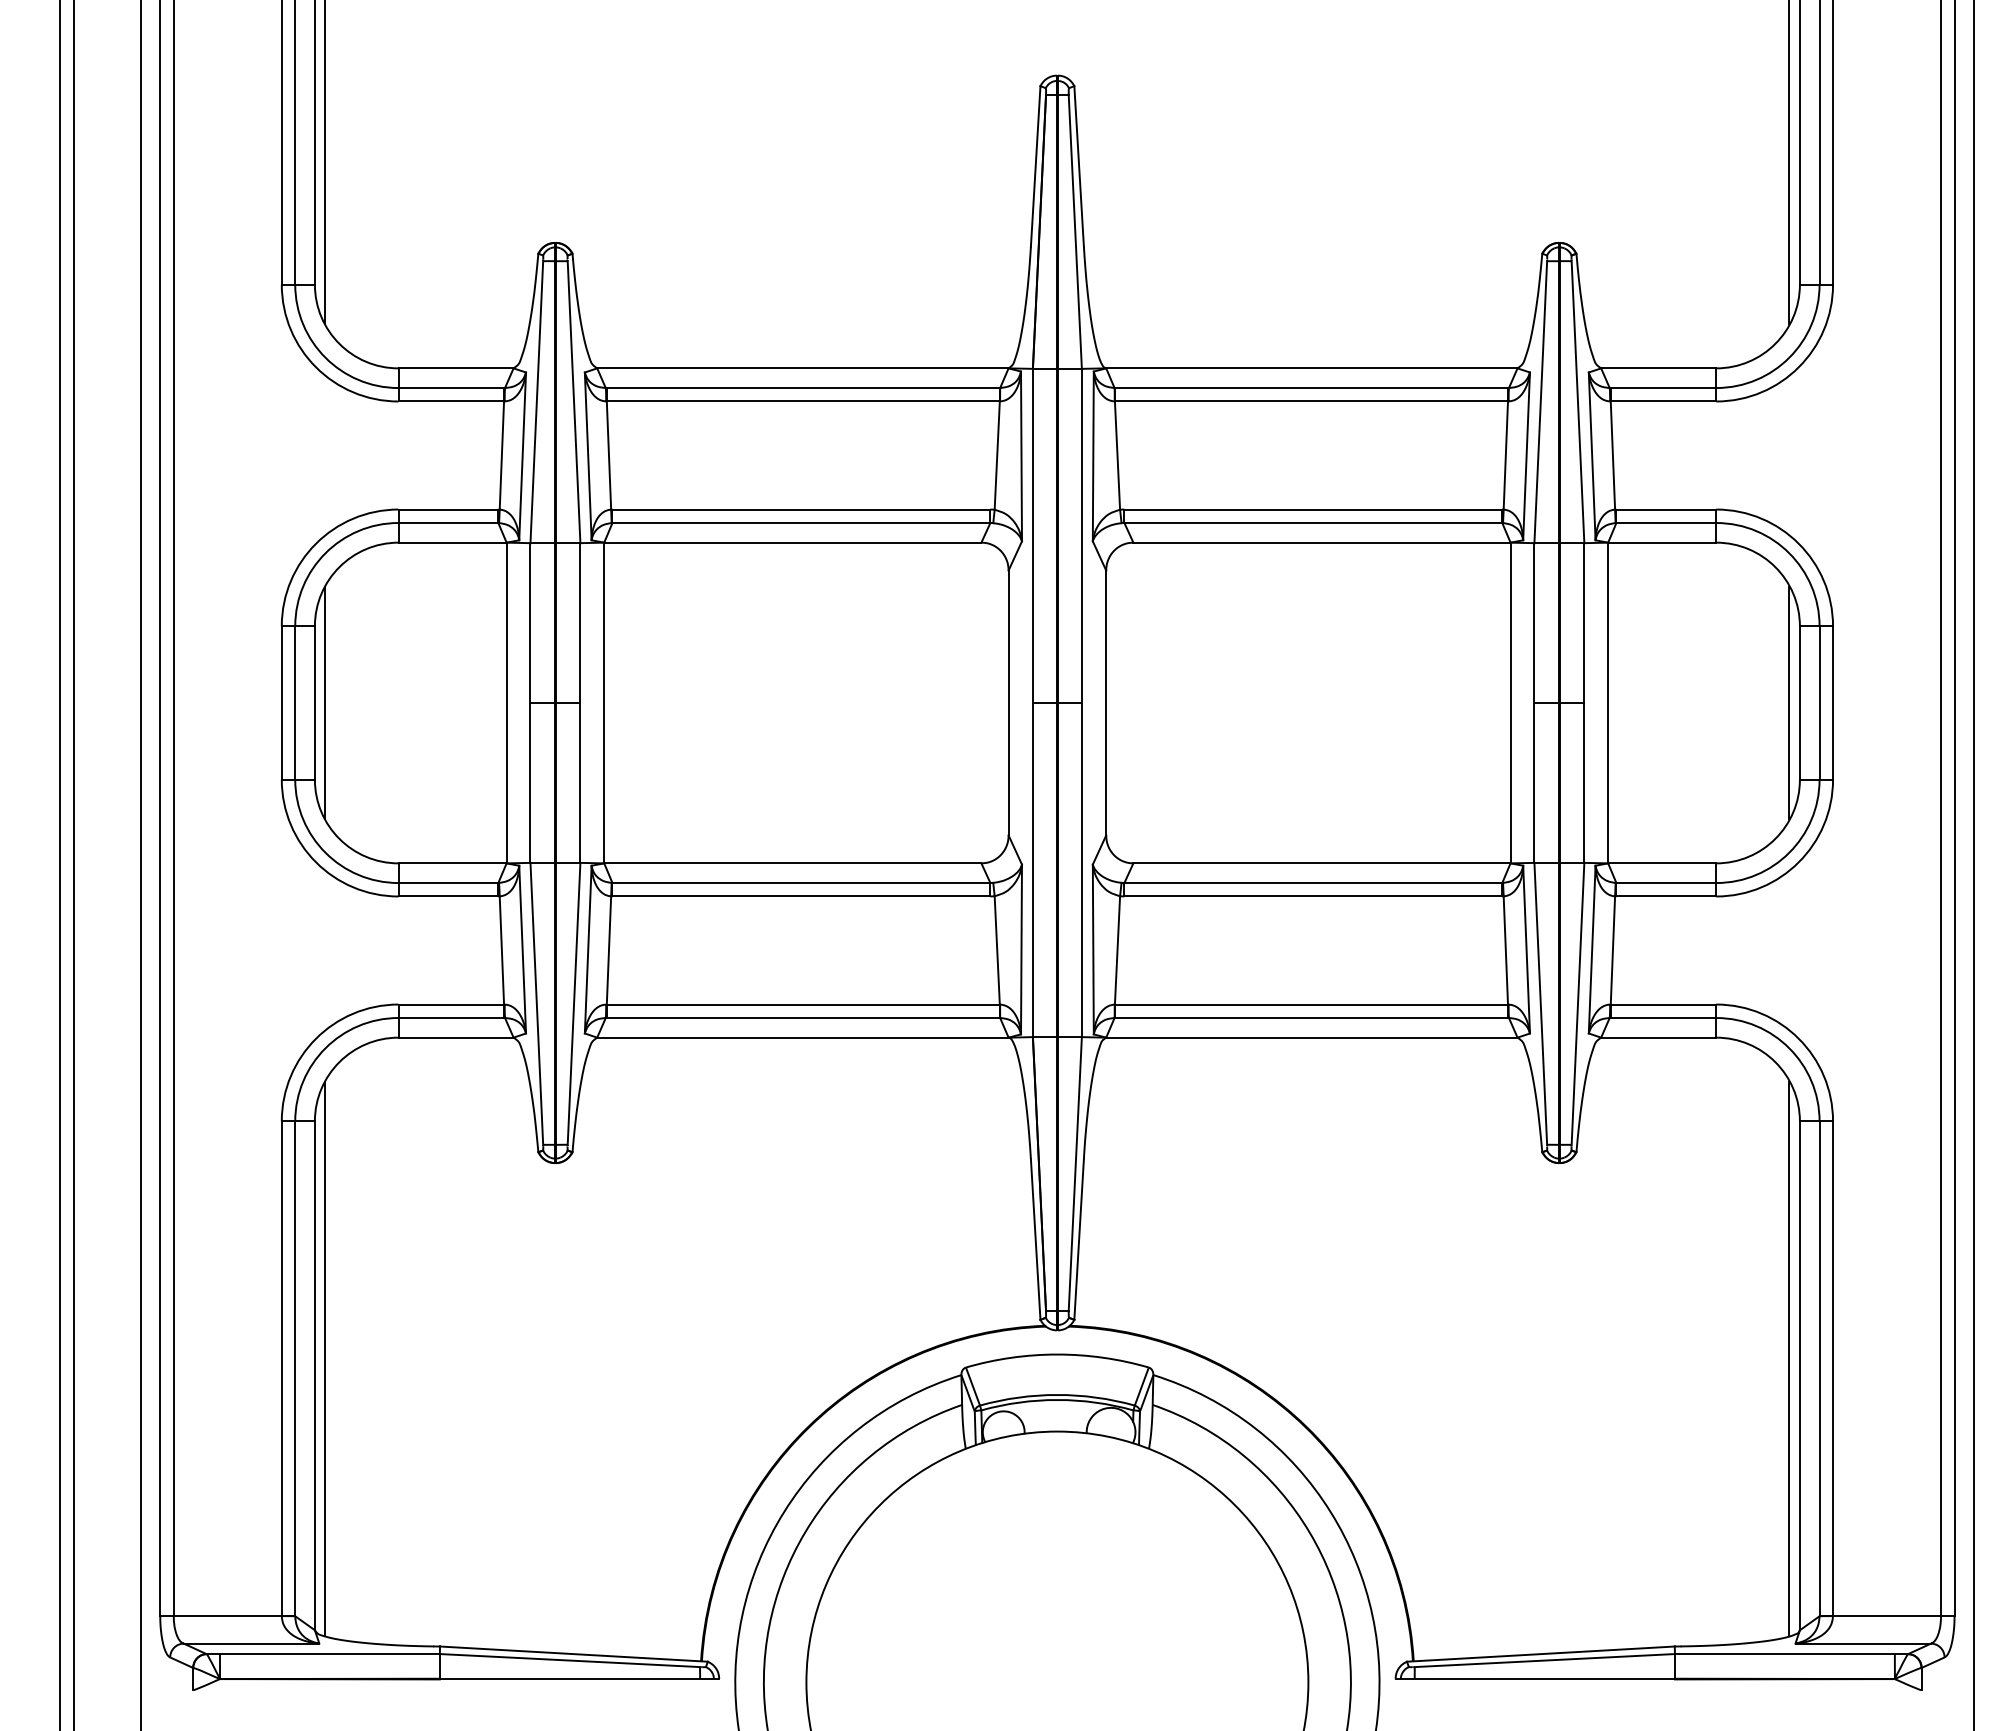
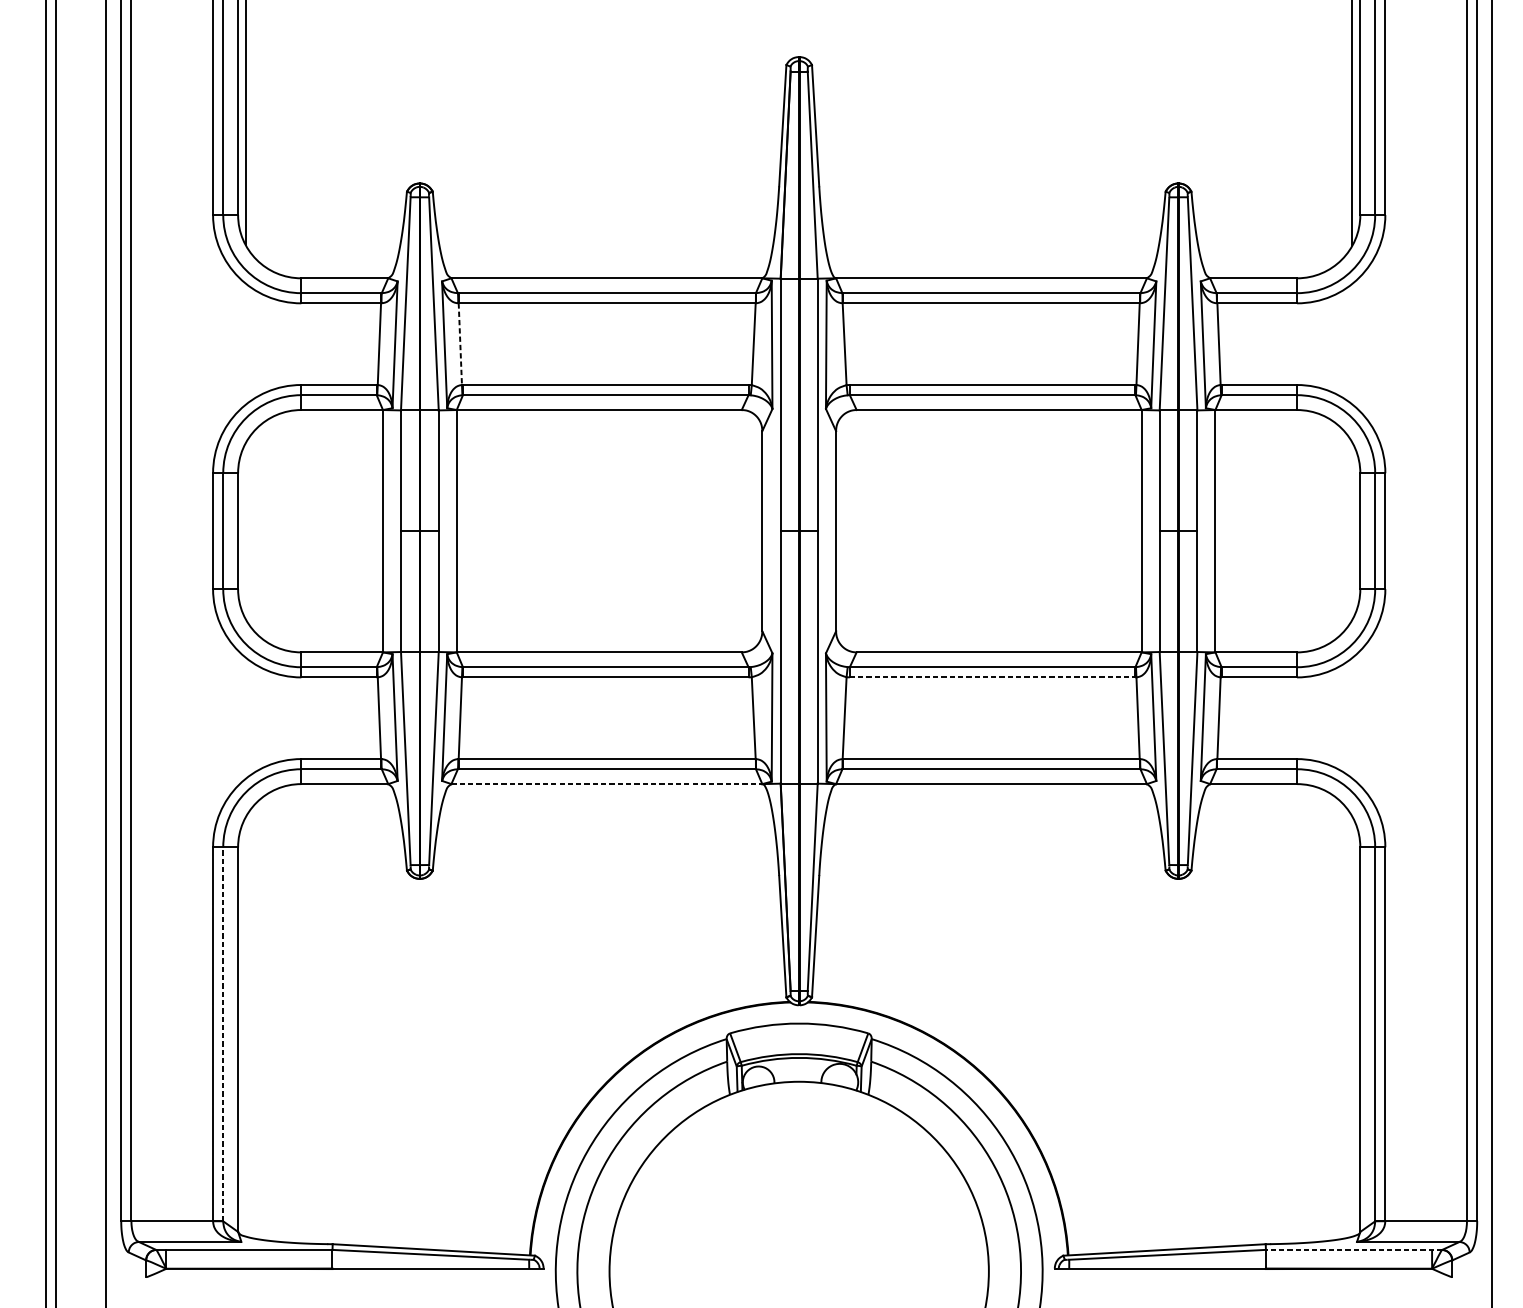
line: (609, 456) -> (460, 344), solid -> dashed
line: (325, 702) -> (246, 530), removed
line: (1789, 702) -> (1352, 530), removed
line: (1313, 896) -> (992, 677), solid -> dashed
line: (802, 1037) -> (606, 783), solid -> dashed
line: (325, 1358) -> (246, 1026), removed
line: (1789, 1358) -> (1352, 1026), removed
line: (295, 1368) -> (223, 1034), solid -> dashed
line: (1791, 1654) -> (1353, 1250), solid -> dashed

